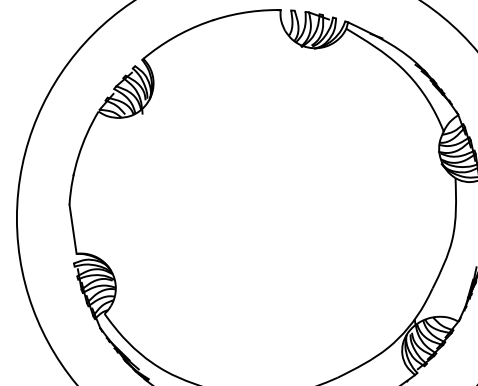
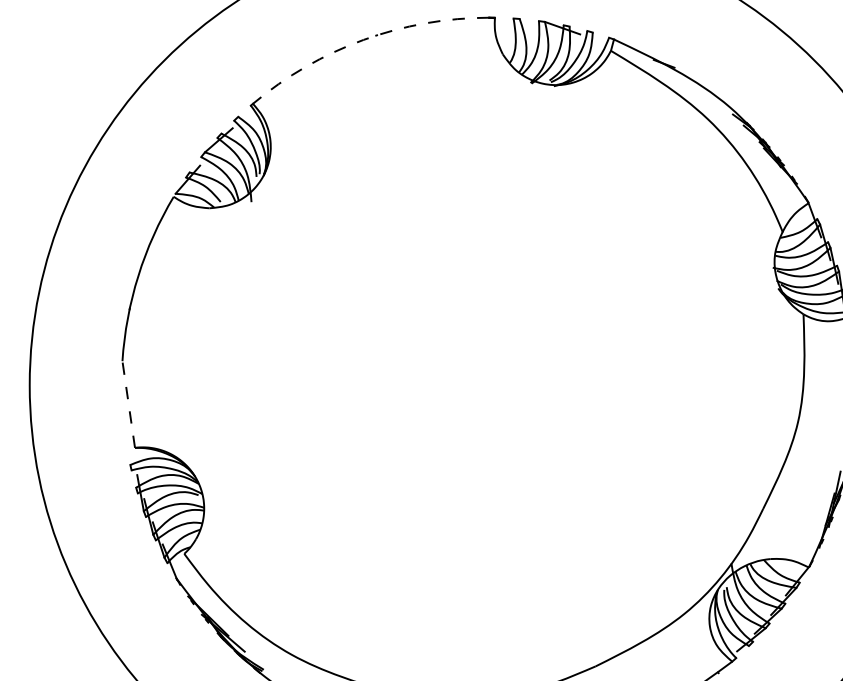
arc: (206, 22) -> (364, 39), solid -> dashed
line: (73, 229) -> (129, 404), solid -> dashed

